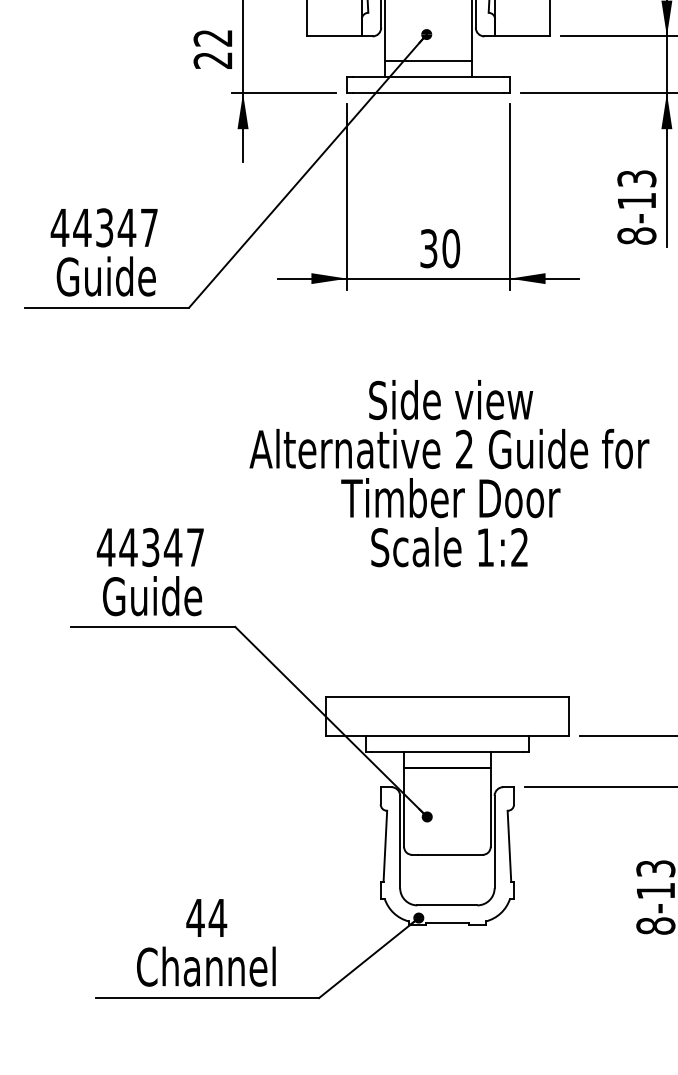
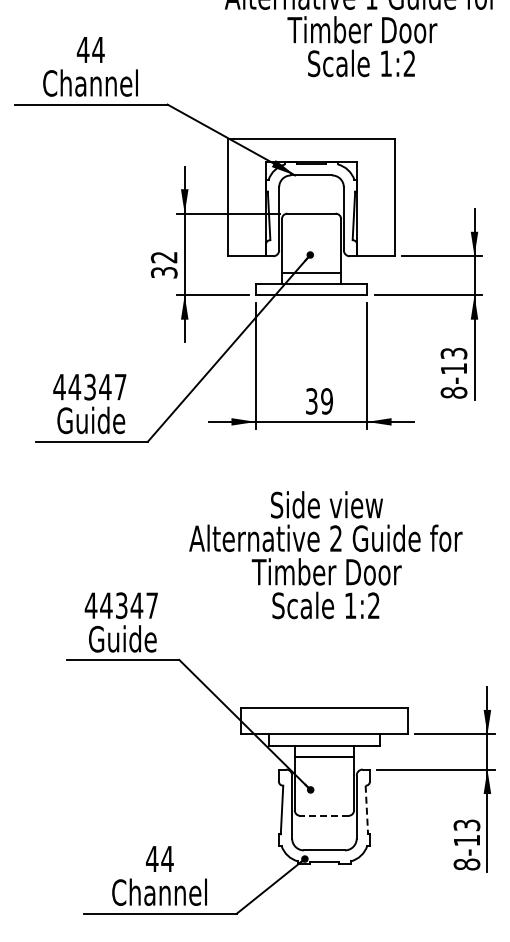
text: (213, 60) -> (164, 272), 22 -> 32
text: (451, 248) -> (327, 401), 30 -> 39
line: (508, 847) -> (366, 810), solid -> dashed
line: (448, 854) -> (325, 815), solid -> dashed

